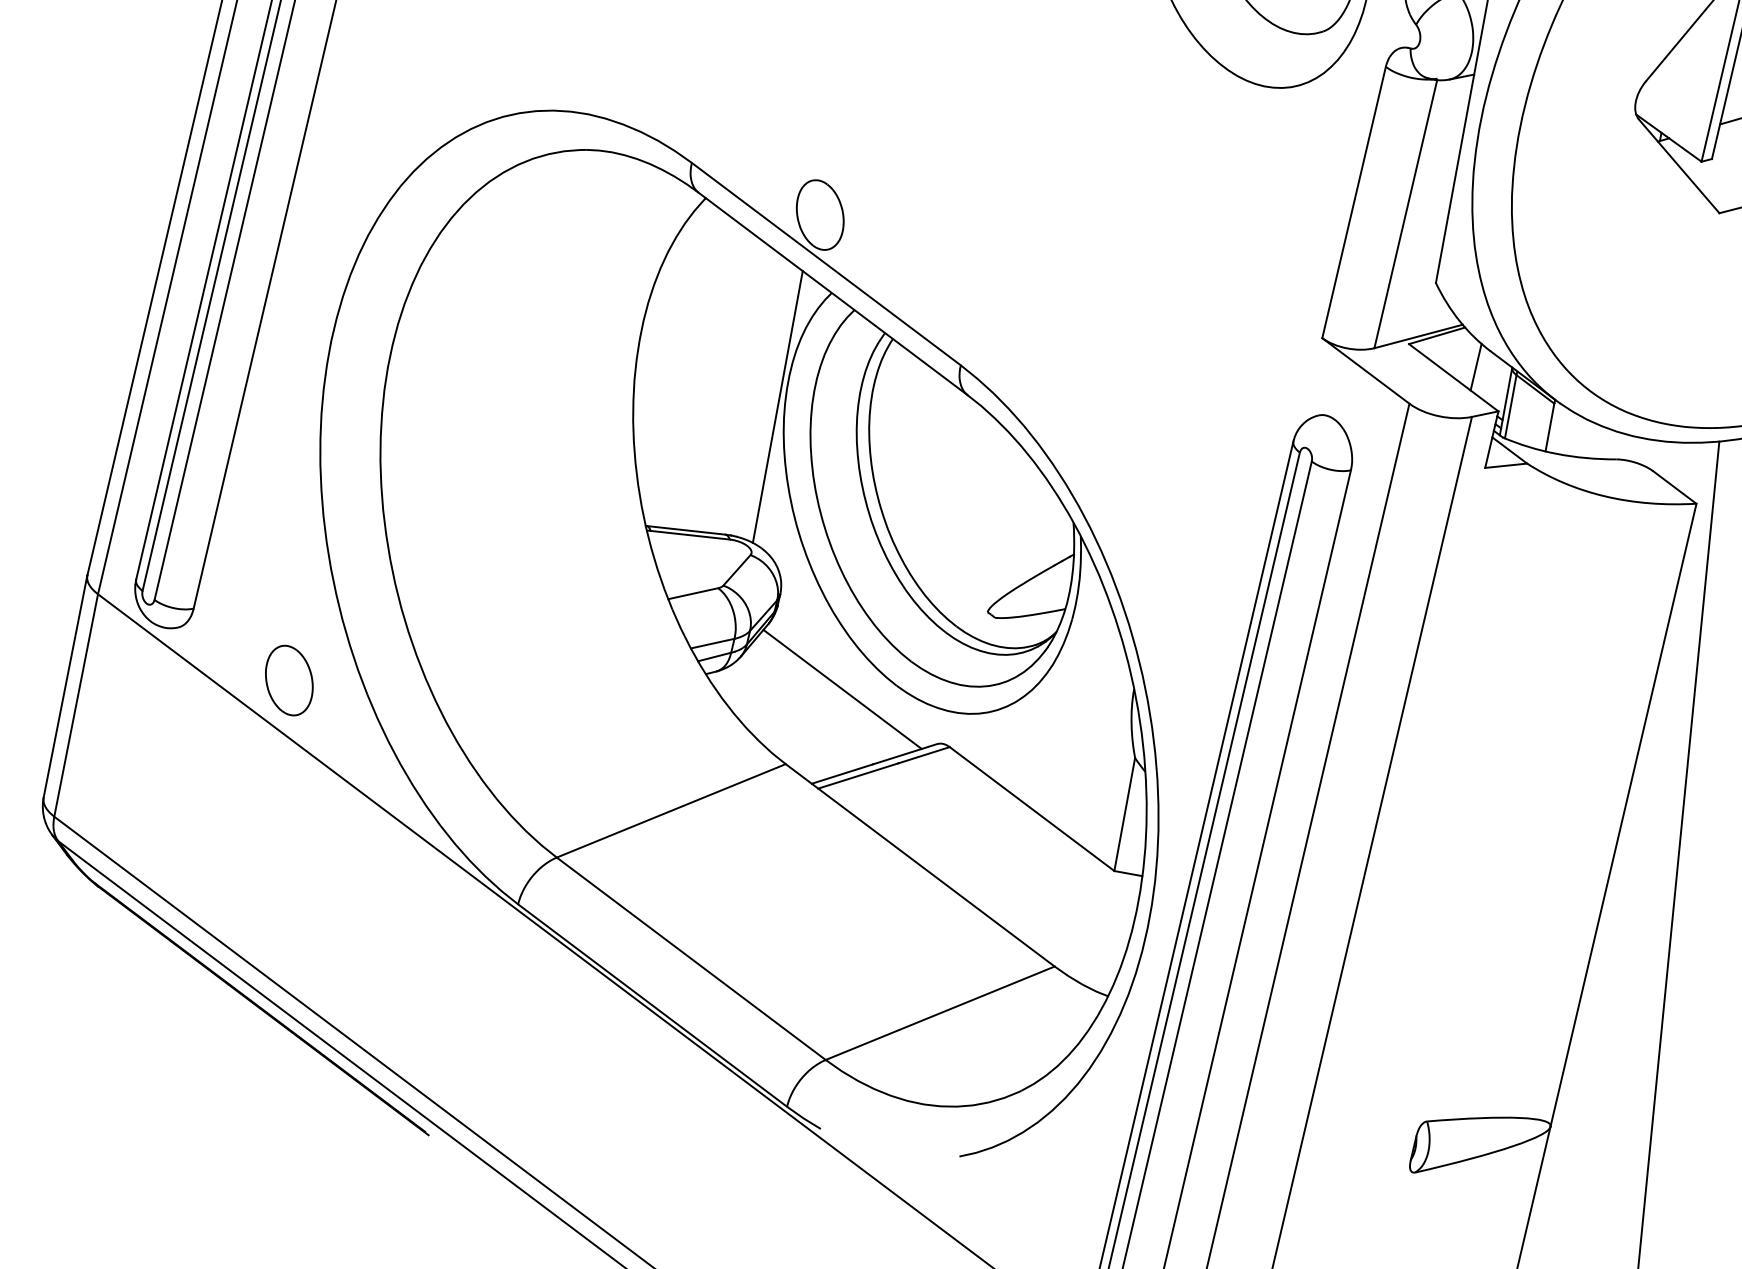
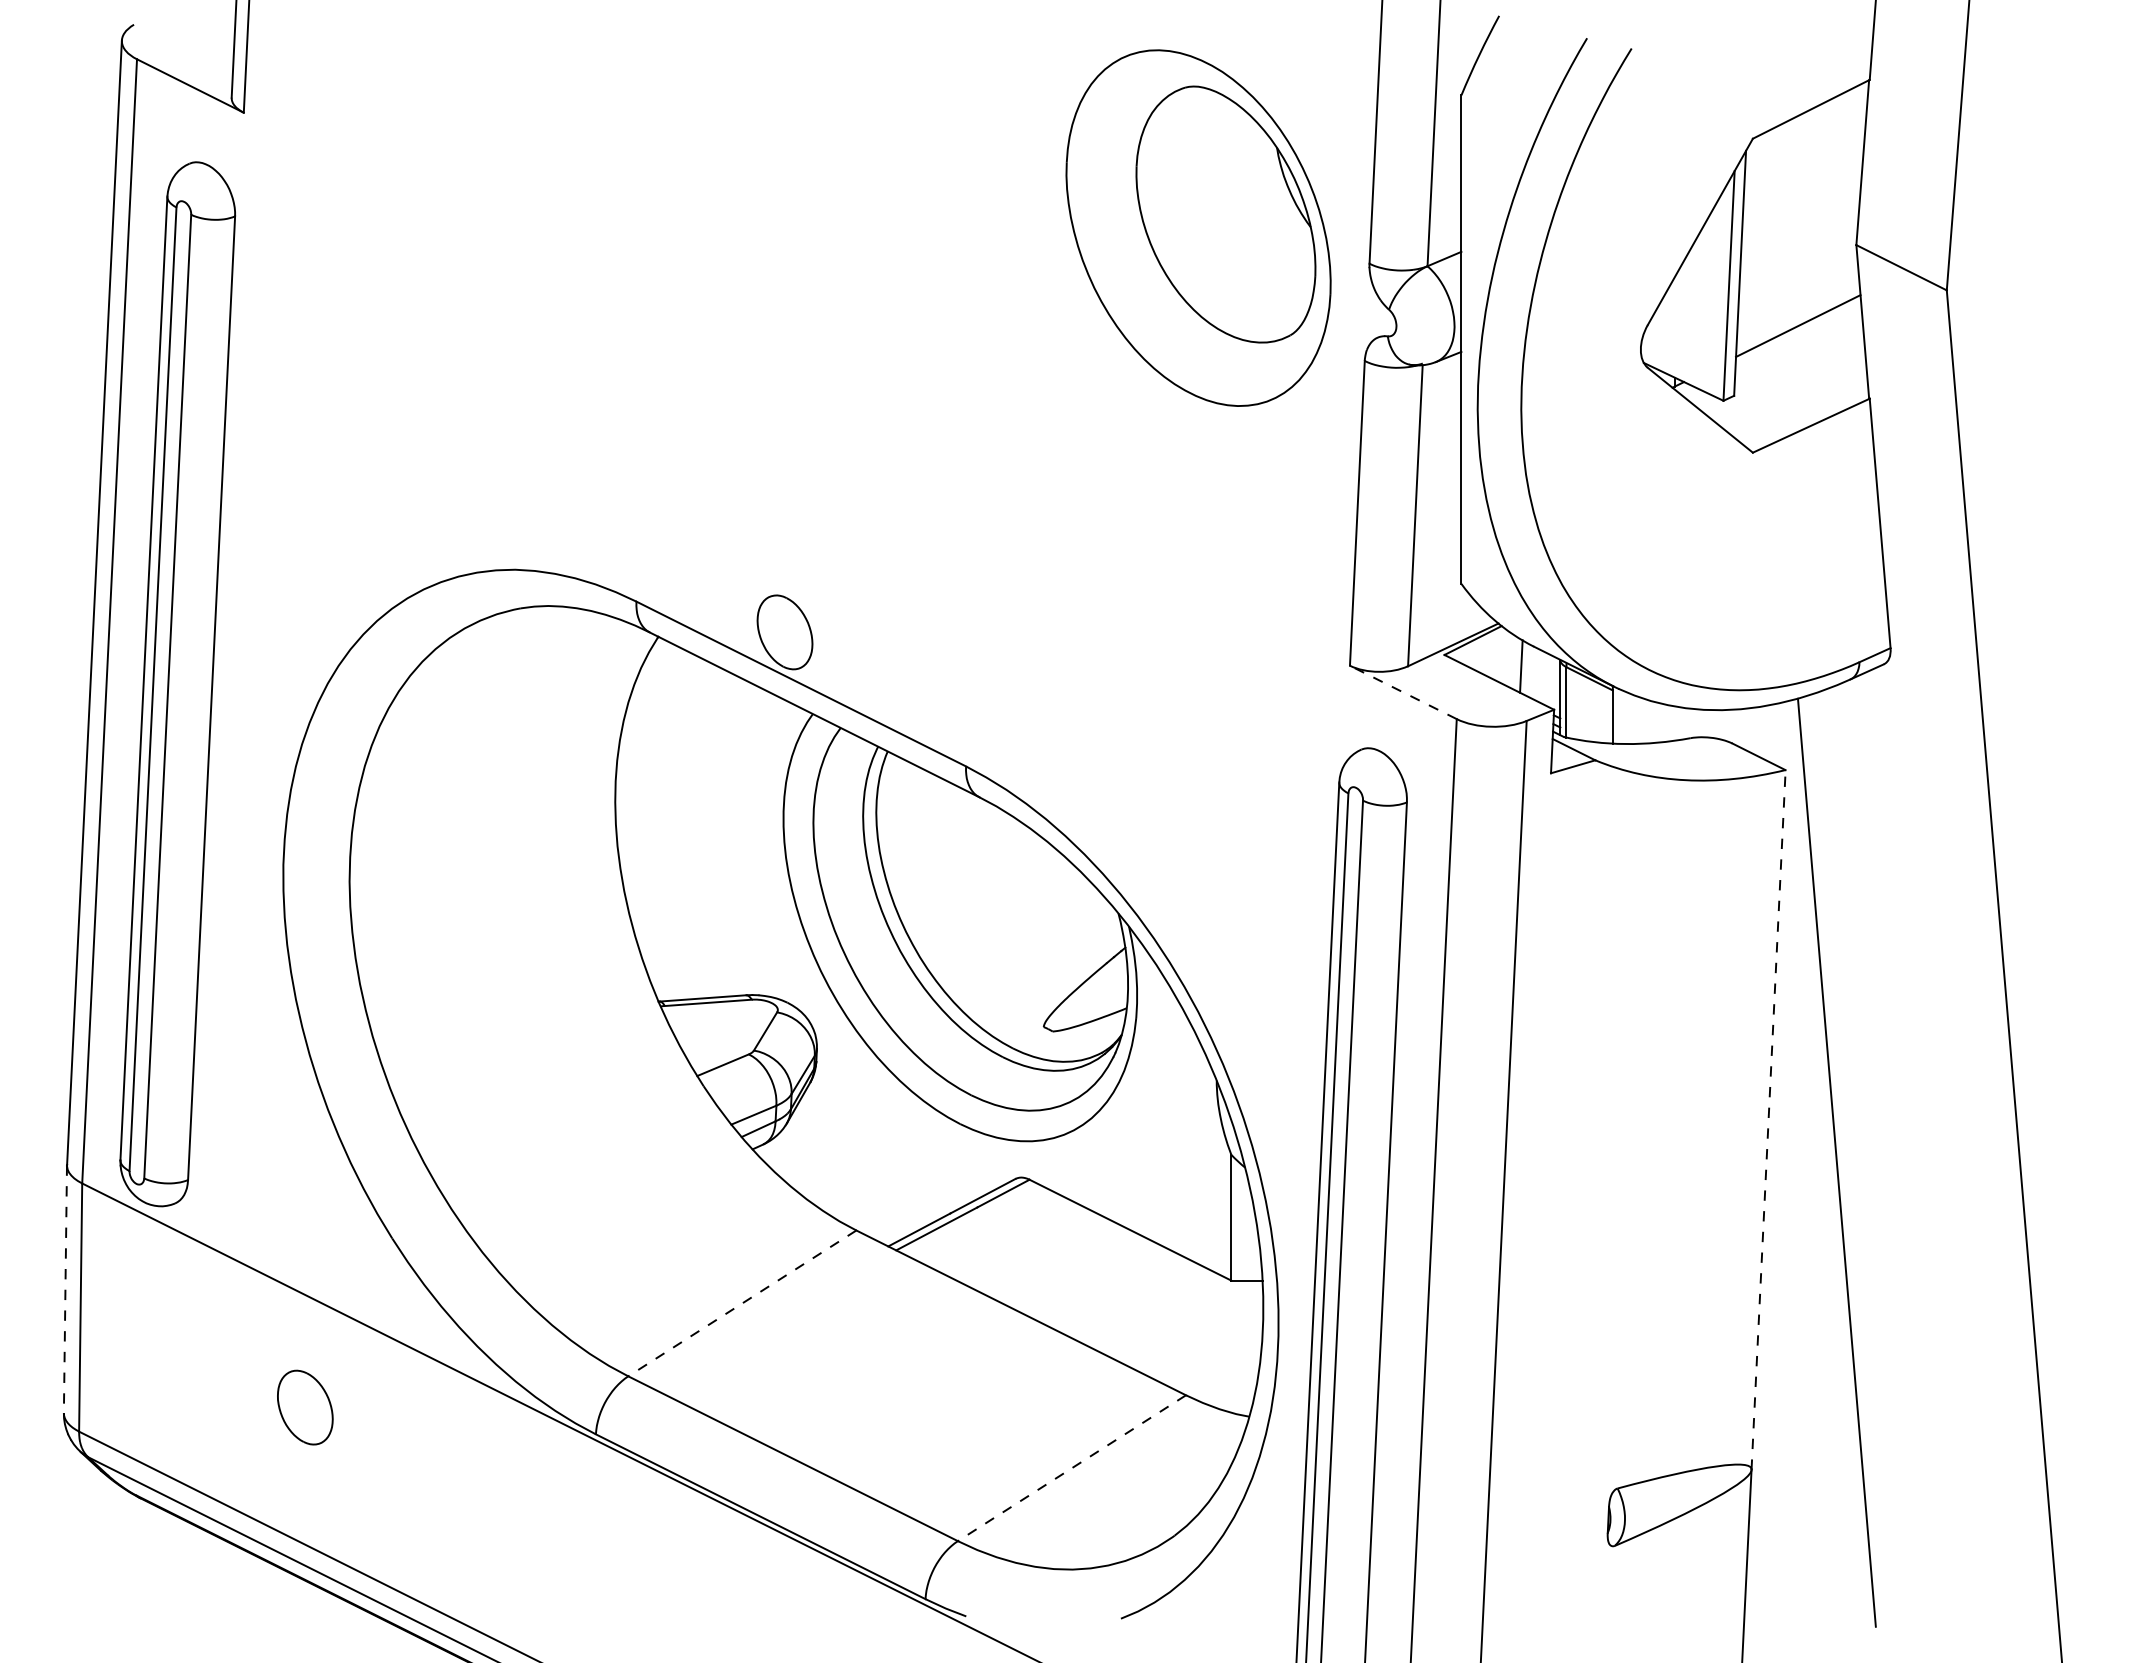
line: (1365, 371) -> (1403, 692), solid -> dashed
line: (778, 407) -> (777, 847), removed
part: (289, 680) -> (305, 1407), moved
line: (65, 686) -> (65, 1289), solid -> dashed
line: (842, 689) -> (902, 1138), removed
line: (670, 810) -> (741, 1303), solid -> dashed
line: (1623, 814) -> (1768, 1119), solid -> dashed
line: (939, 1013) -> (1071, 1468), solid -> dashed

